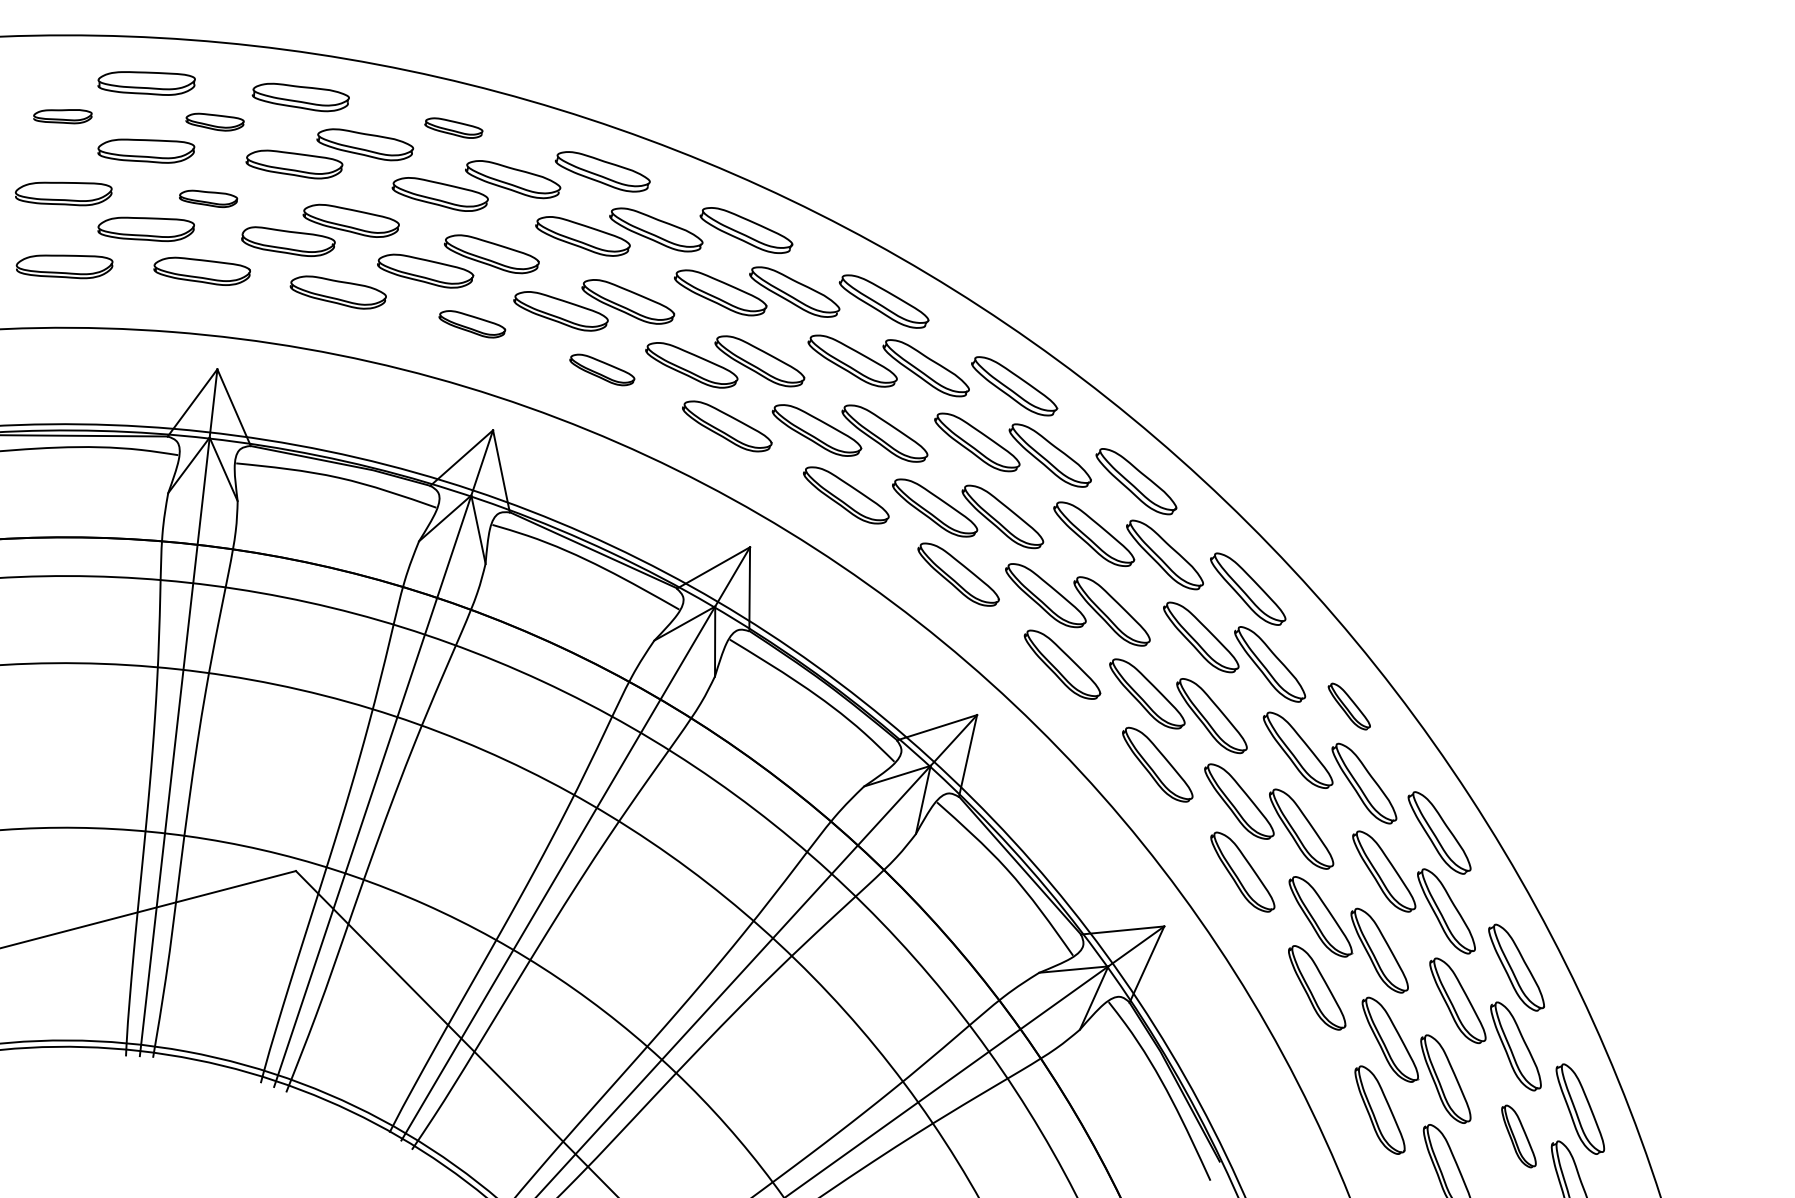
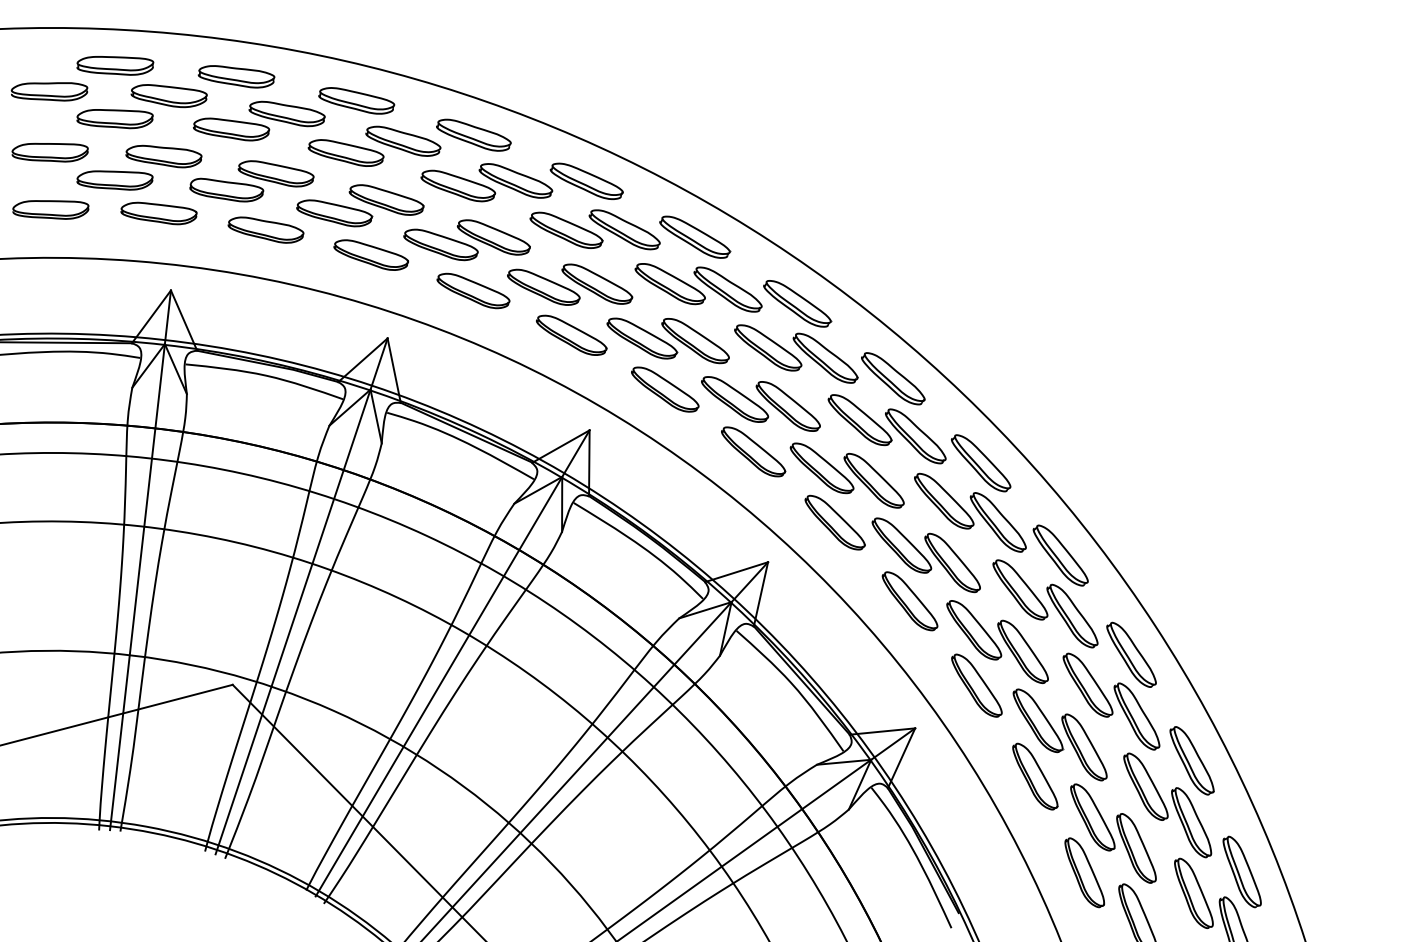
part: (62, 116) -> (49, 91), size x1.67
part: (214, 122) -> (168, 96), size x1.67
part: (453, 127) -> (356, 100), size x1.67
part: (207, 198) -> (163, 156), size x1.67
part: (472, 323) -> (371, 254), size x1.43
part: (602, 369) -> (473, 290), size x1.43
part: (1349, 706) -> (1060, 555), size x1.67
part: (1518, 1136) -> (1193, 893), size x1.43

